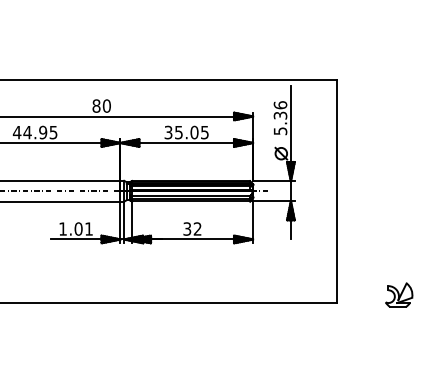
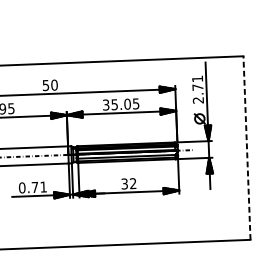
text: (96, 105) -> (45, 85), 80 -> 50
text: (280, 118) -> (198, 89), 5.36 -> 2.71
line: (337, 190) -> (247, 147), solid -> dashed
text: (70, 228) -> (28, 187), 1.01 -> 0.71

